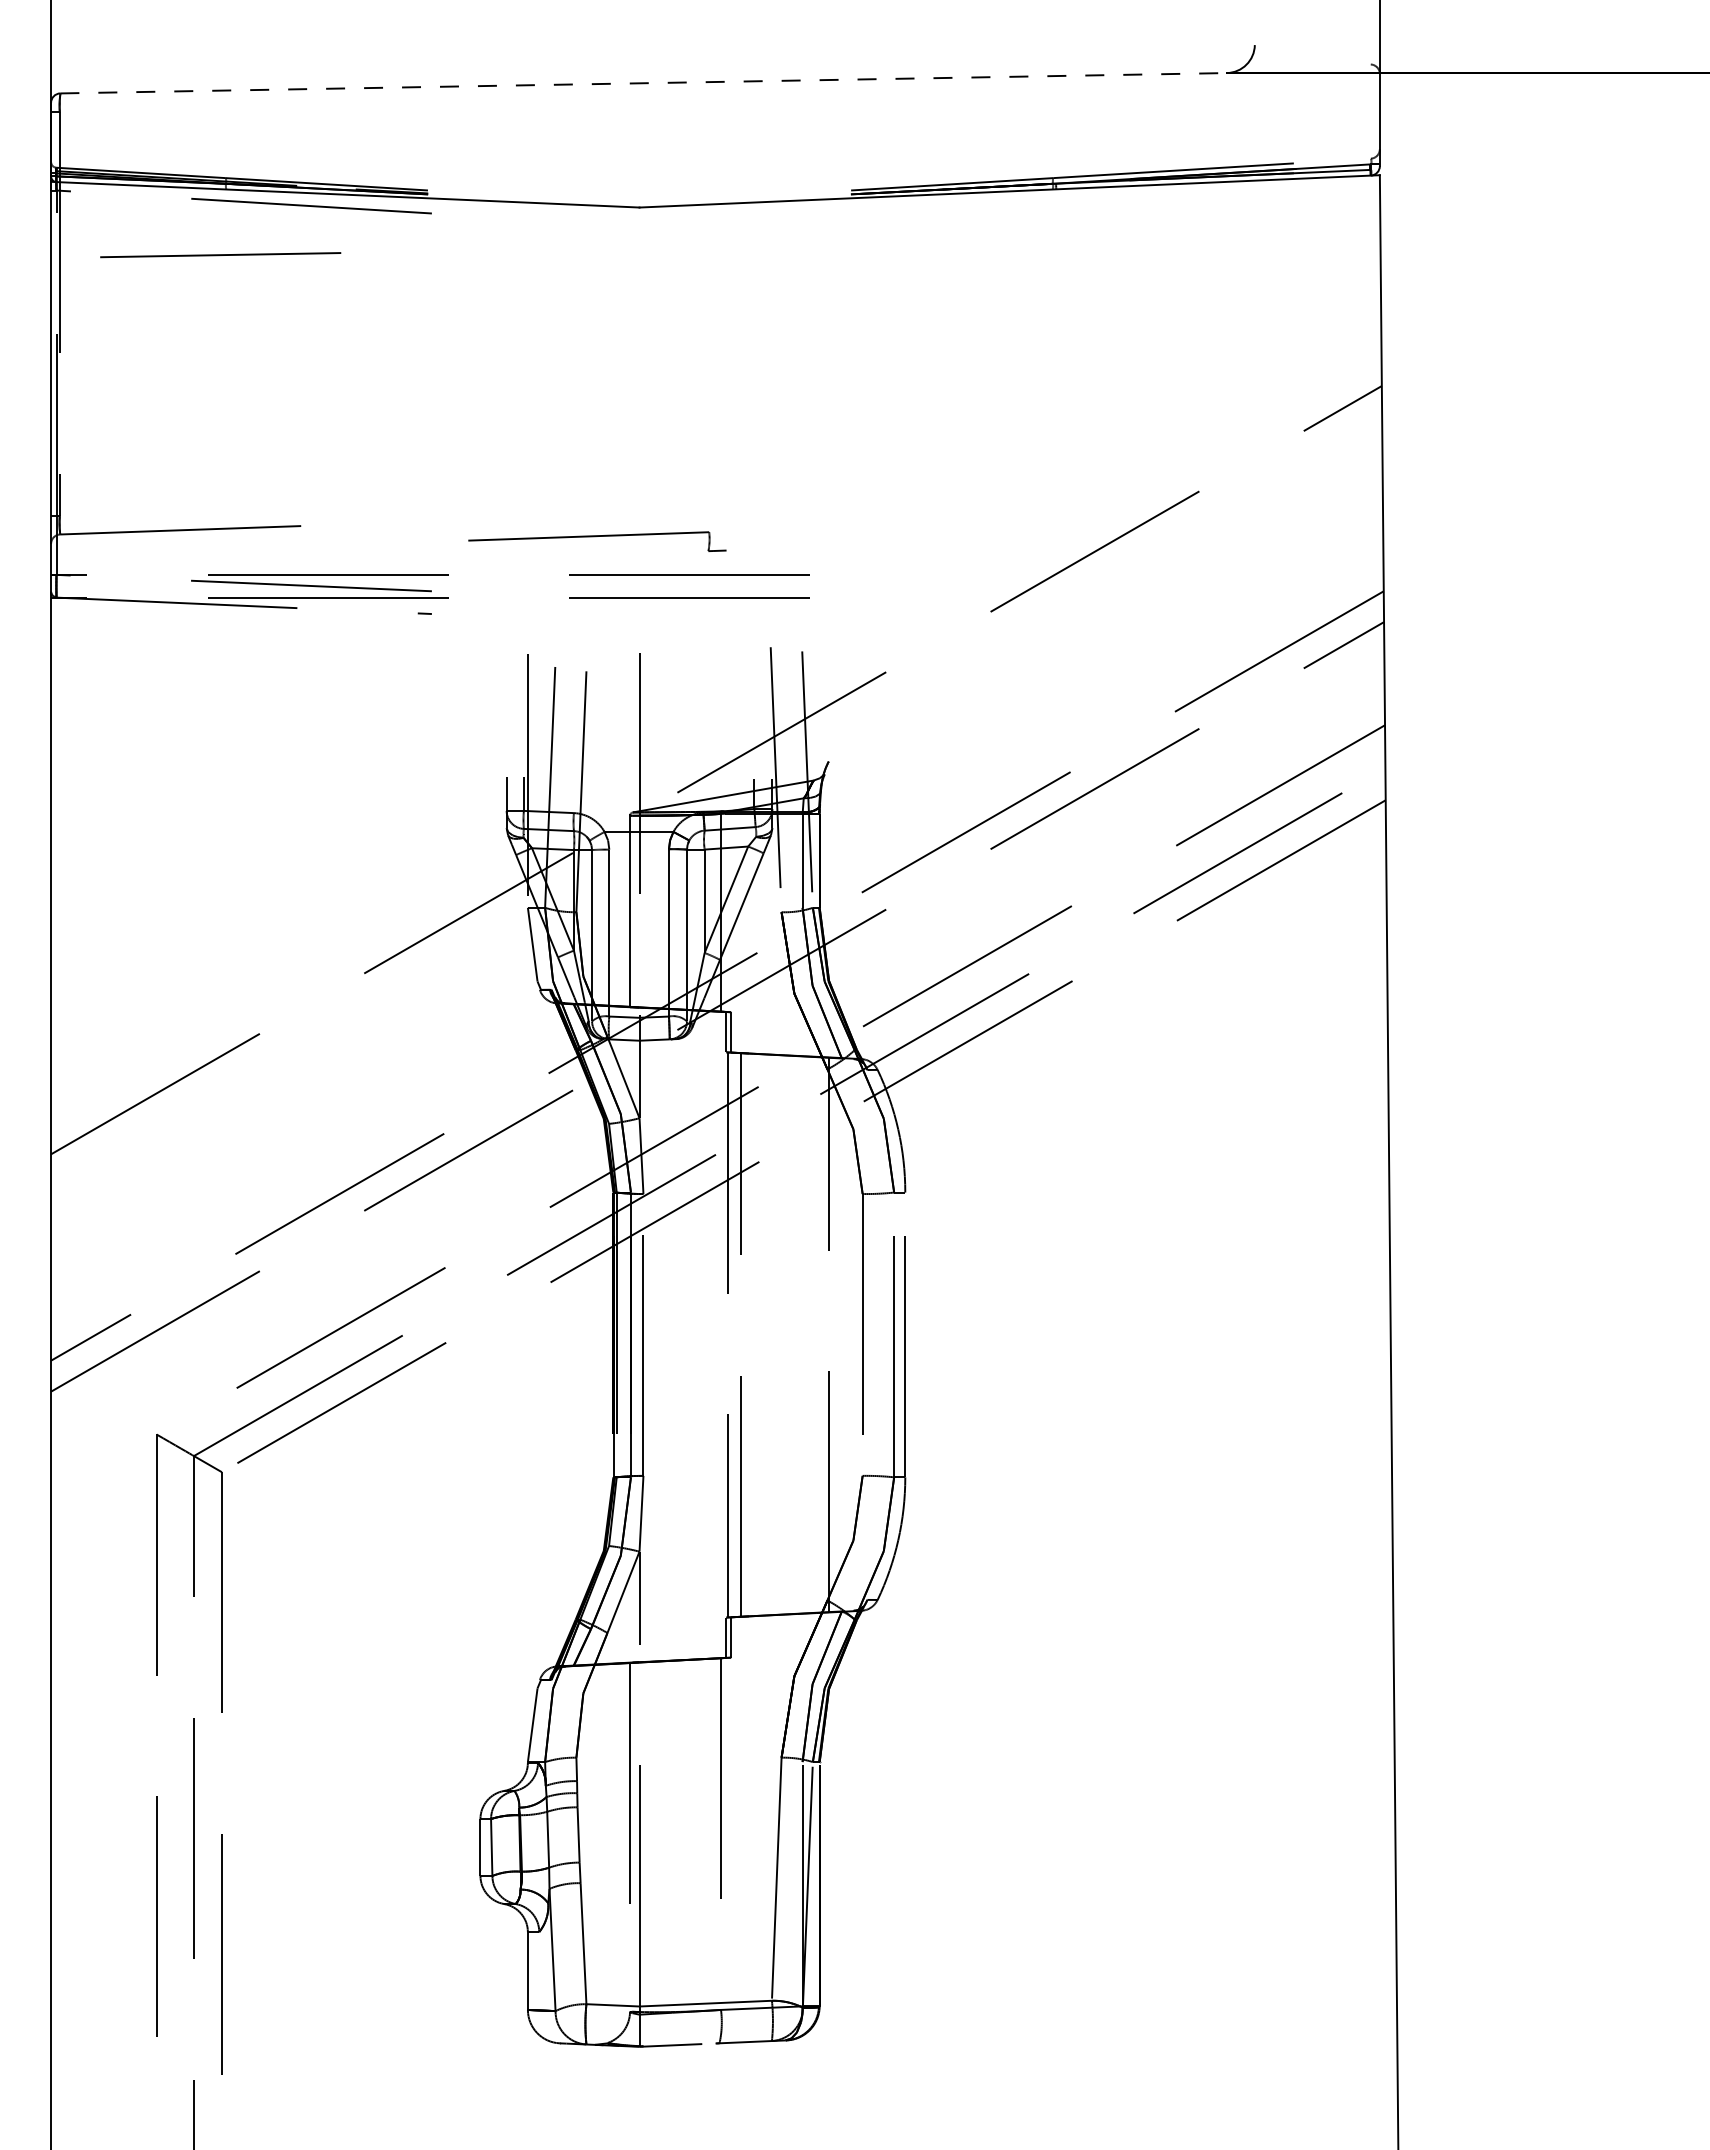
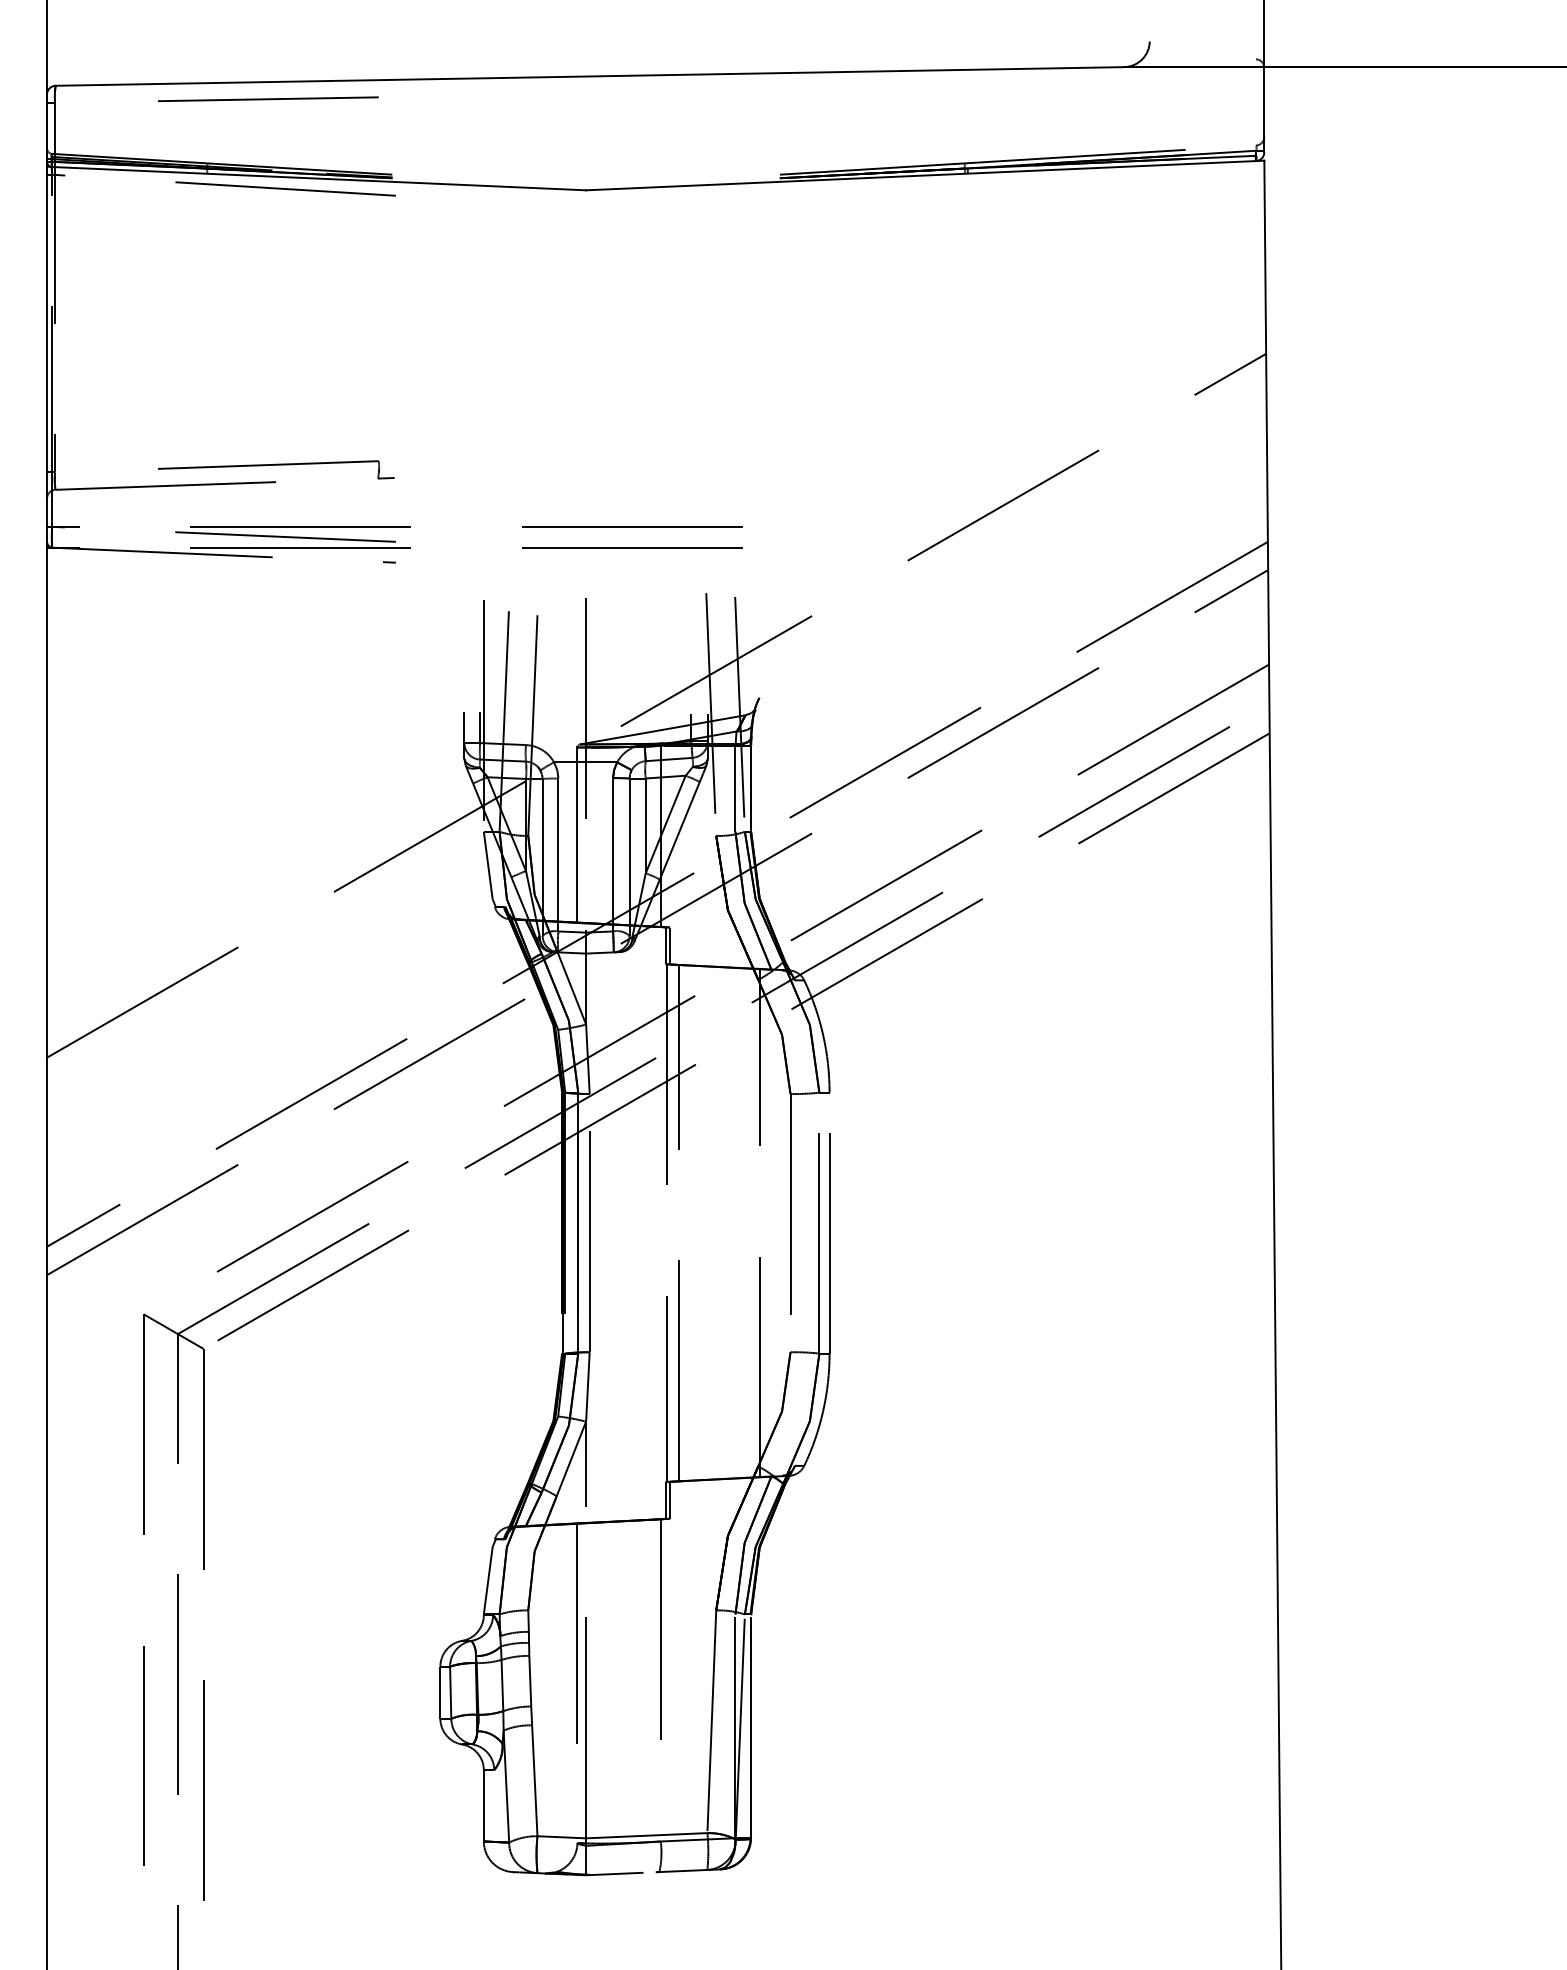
line: (644, 83) -> (590, 76), dashed -> solid
line: (220, 255) -> (268, 99), moved
part: (597, 541) -> (276, 469), moved

